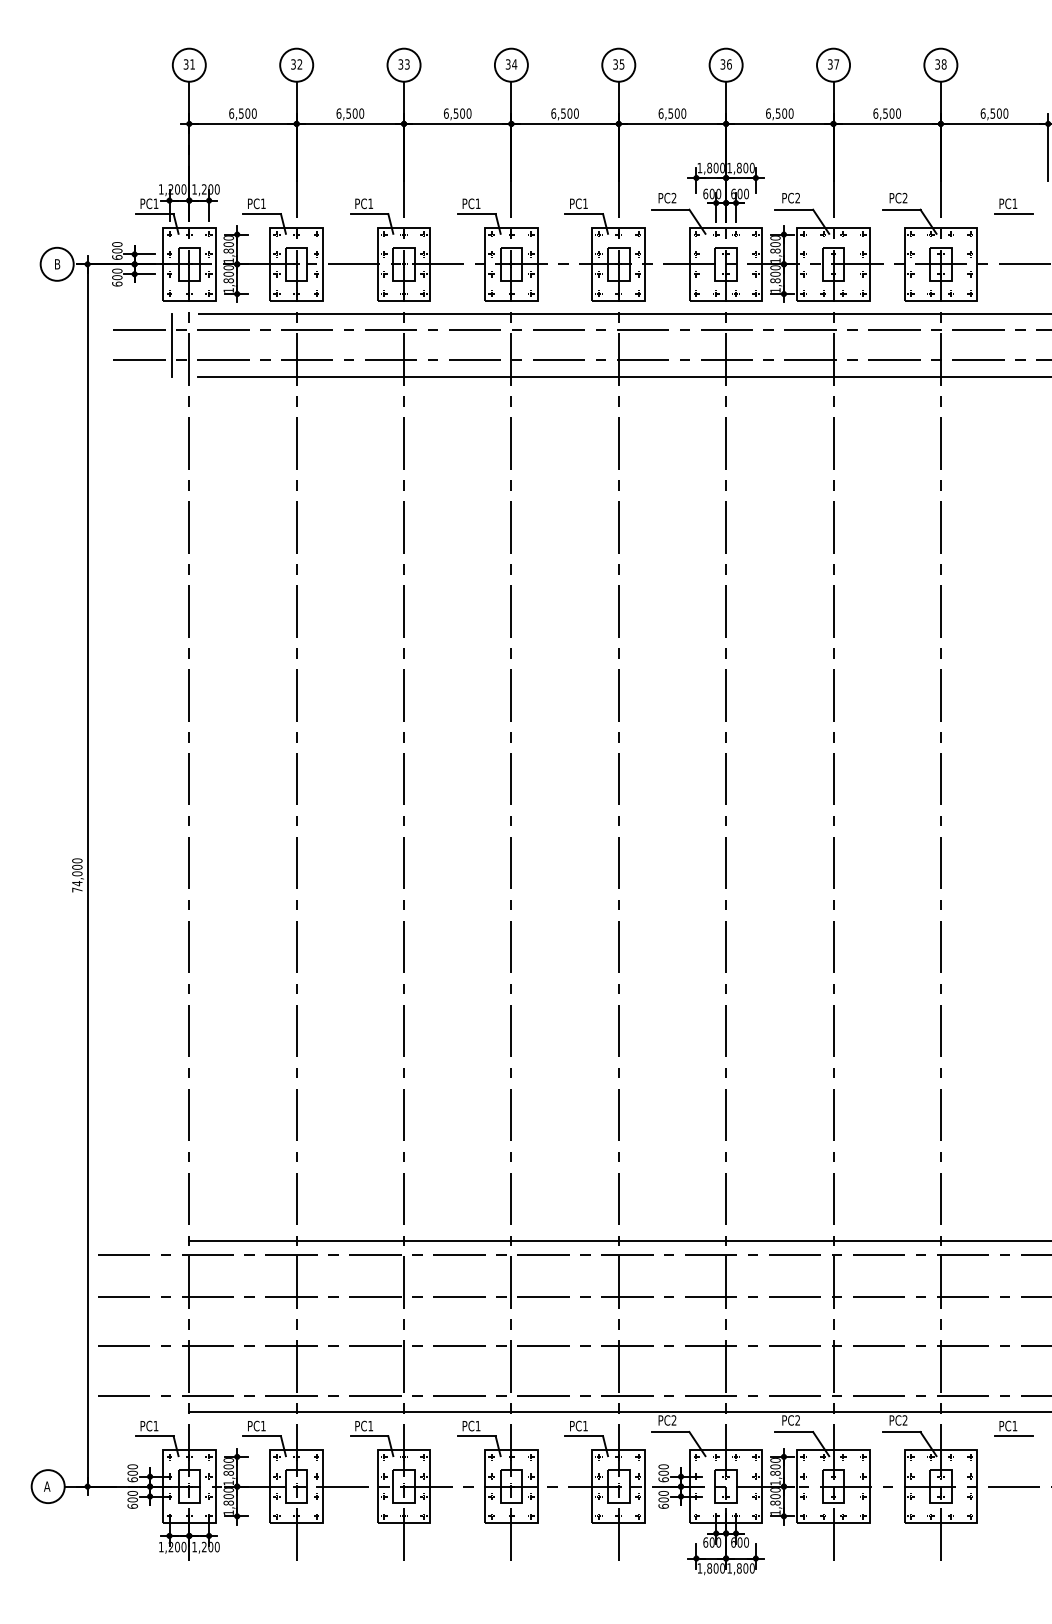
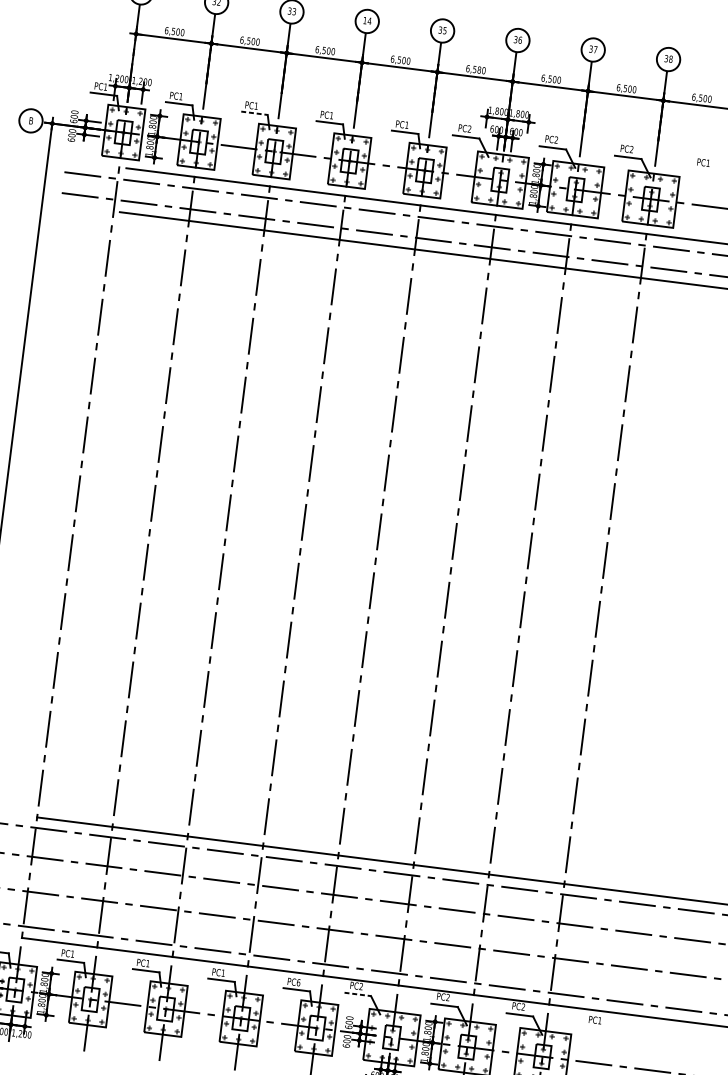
text: (507, 64) -> (364, 20), 34 -> 14
text: (676, 113) -> (478, 69), 6,500 -> 6,580
line: (369, 214) -> (254, 113), solid -> dashed
line: (1013, 214) -> (706, 170), removed
line: (171, 344) -> (104, 187), removed
text: (585, 1425) -> (298, 982), PC1 -> PC6
line: (670, 1432) -> (357, 994), solid -> dashed
line: (1013, 1436) -> (597, 1027), removed

